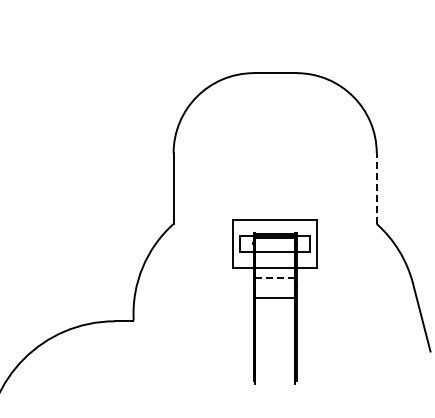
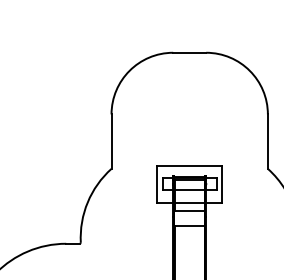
line: (376, 188) -> (267, 141), dashed -> solid
line: (275, 278) -> (189, 210), dashed -> solid

